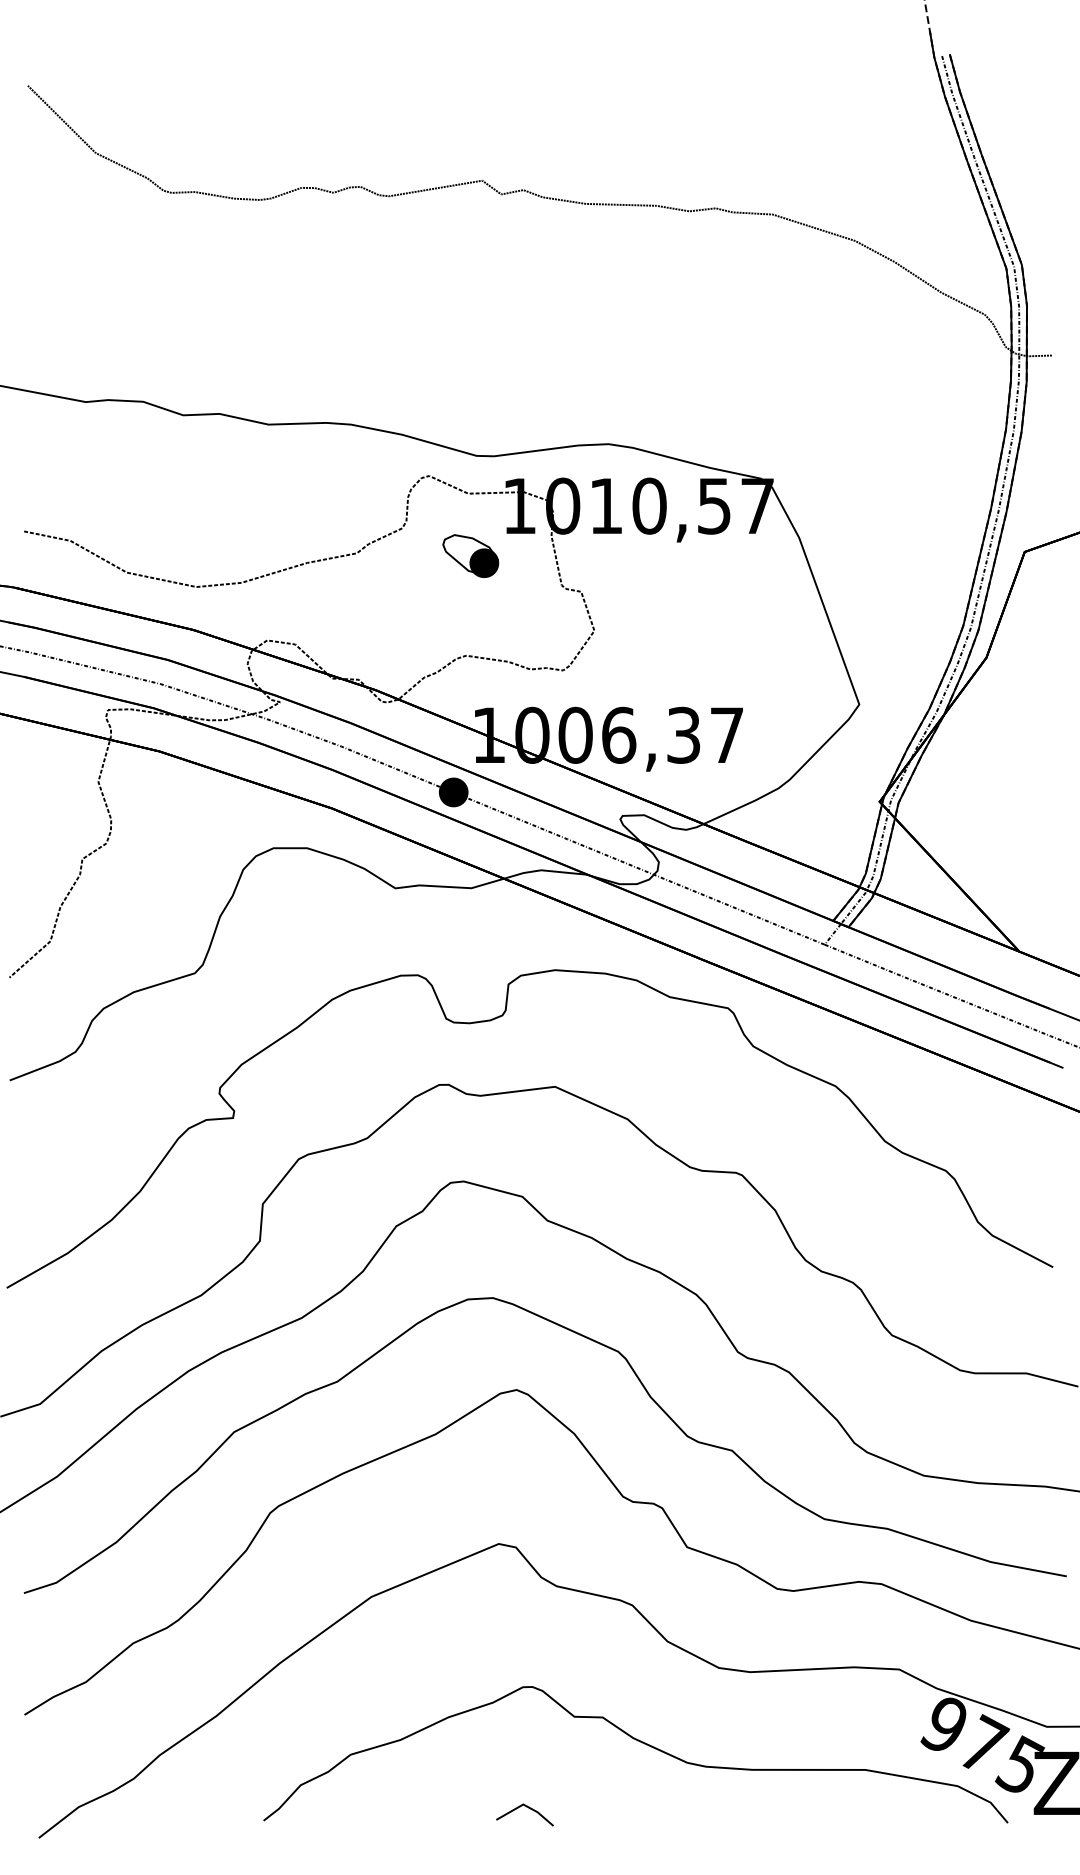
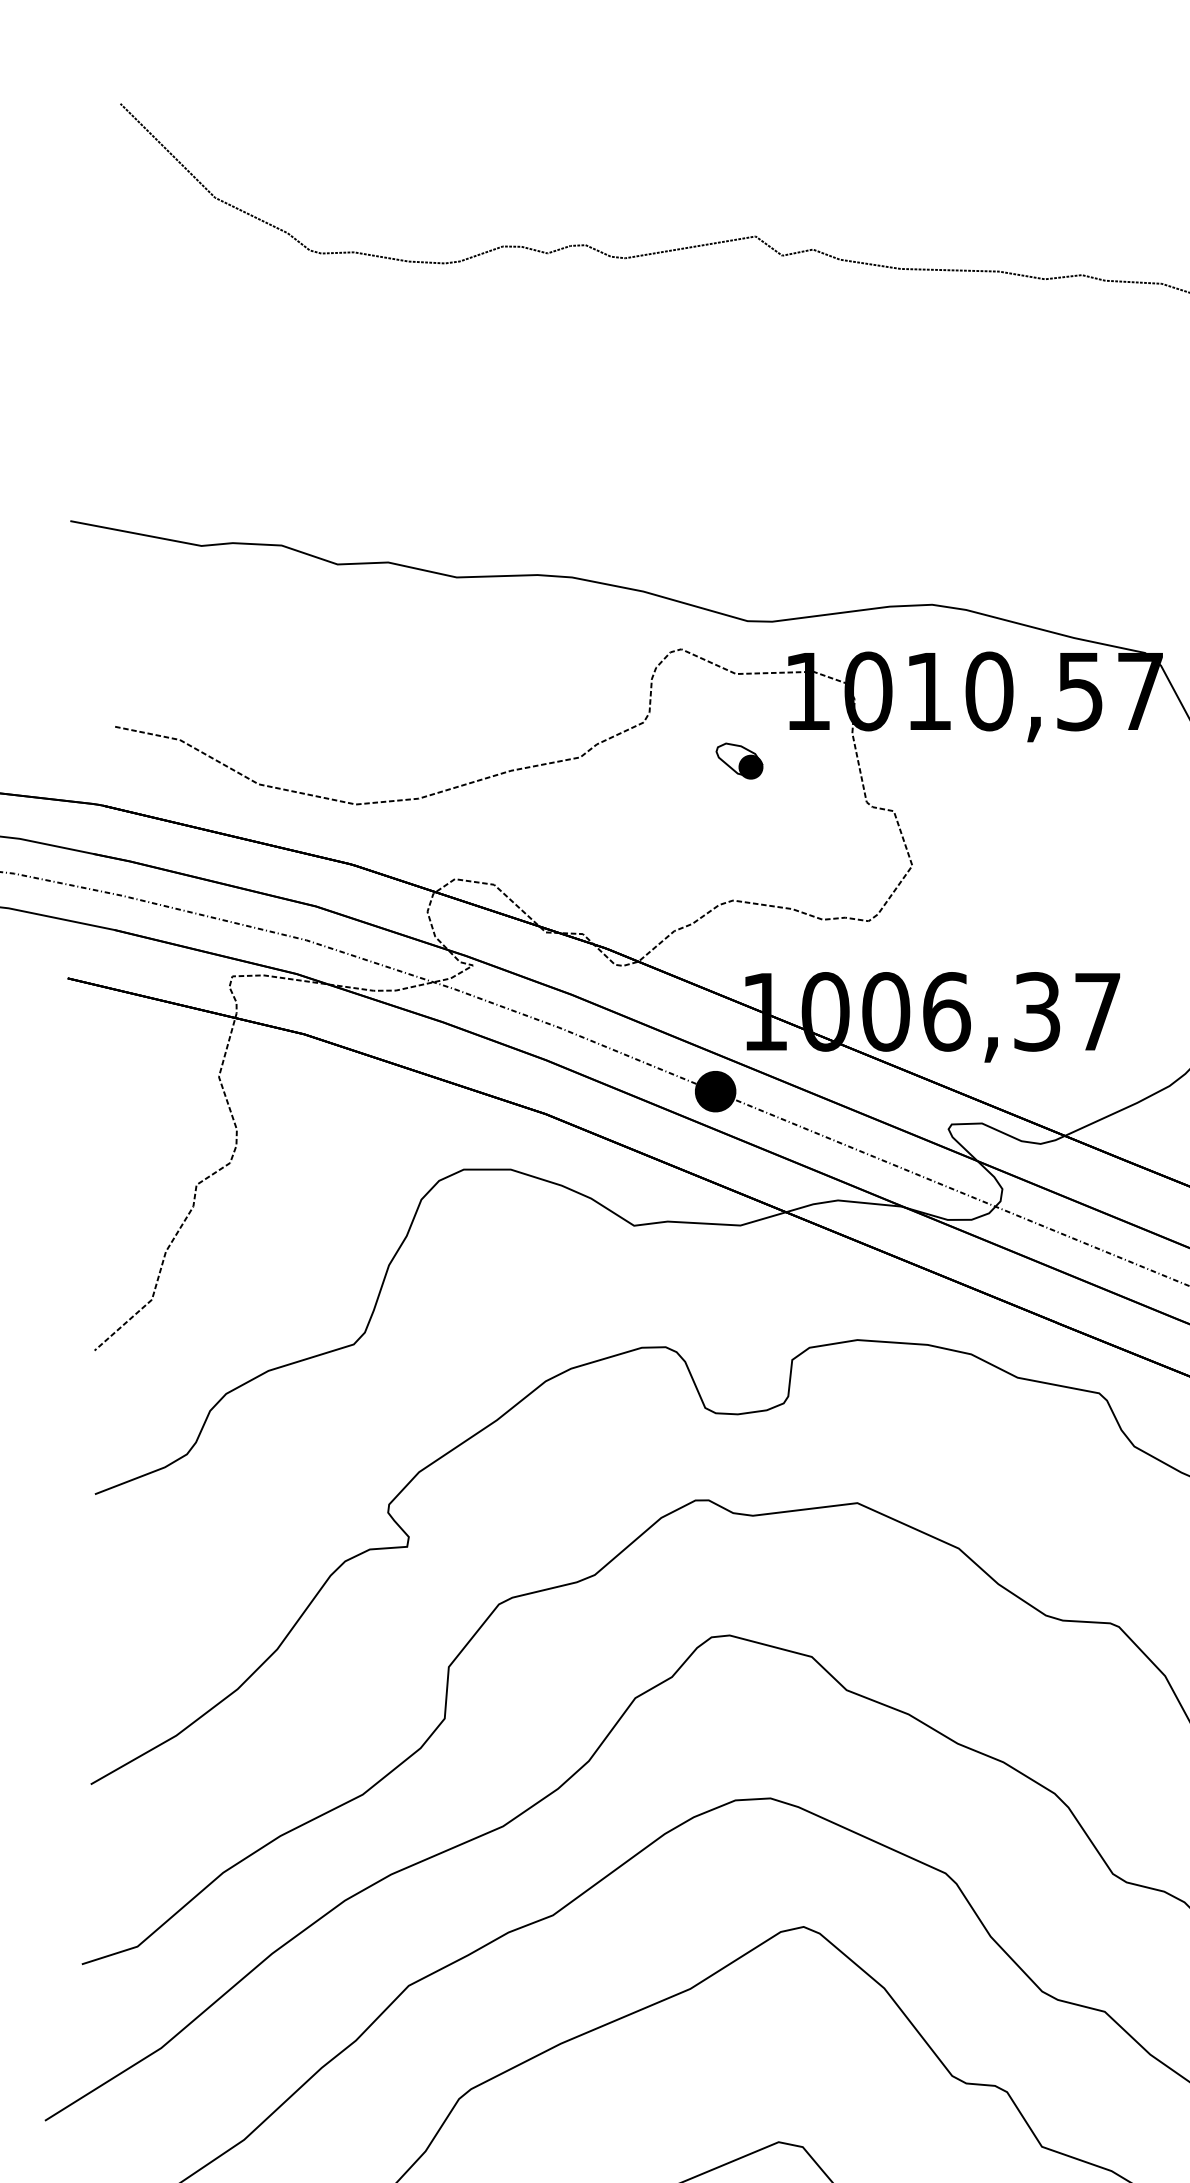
part: (470, 555) -> (739, 760), size x0.6

